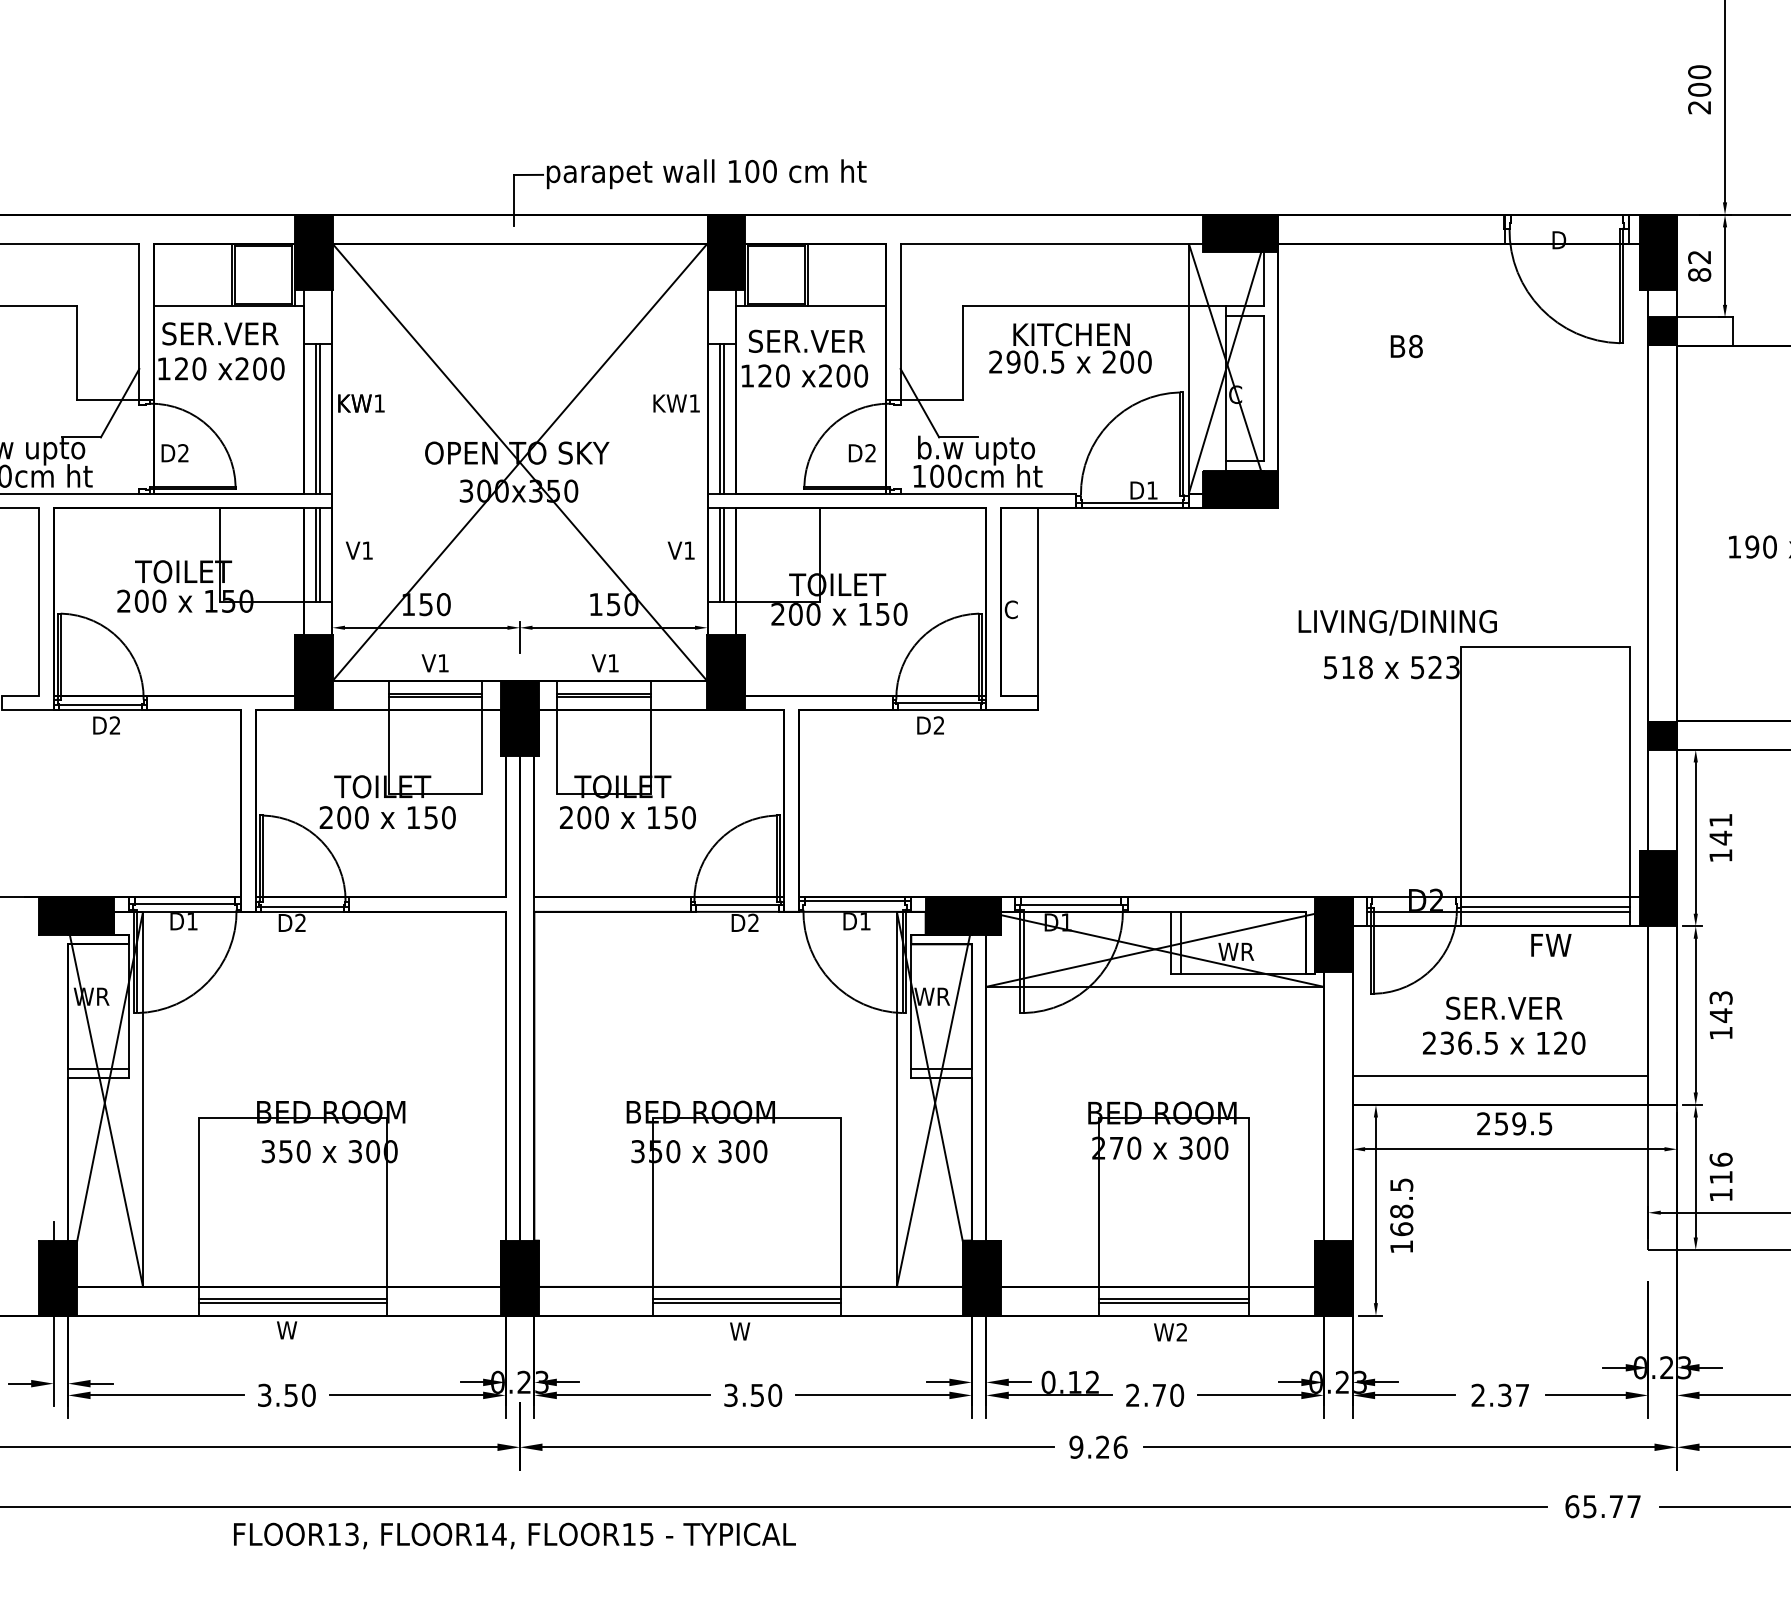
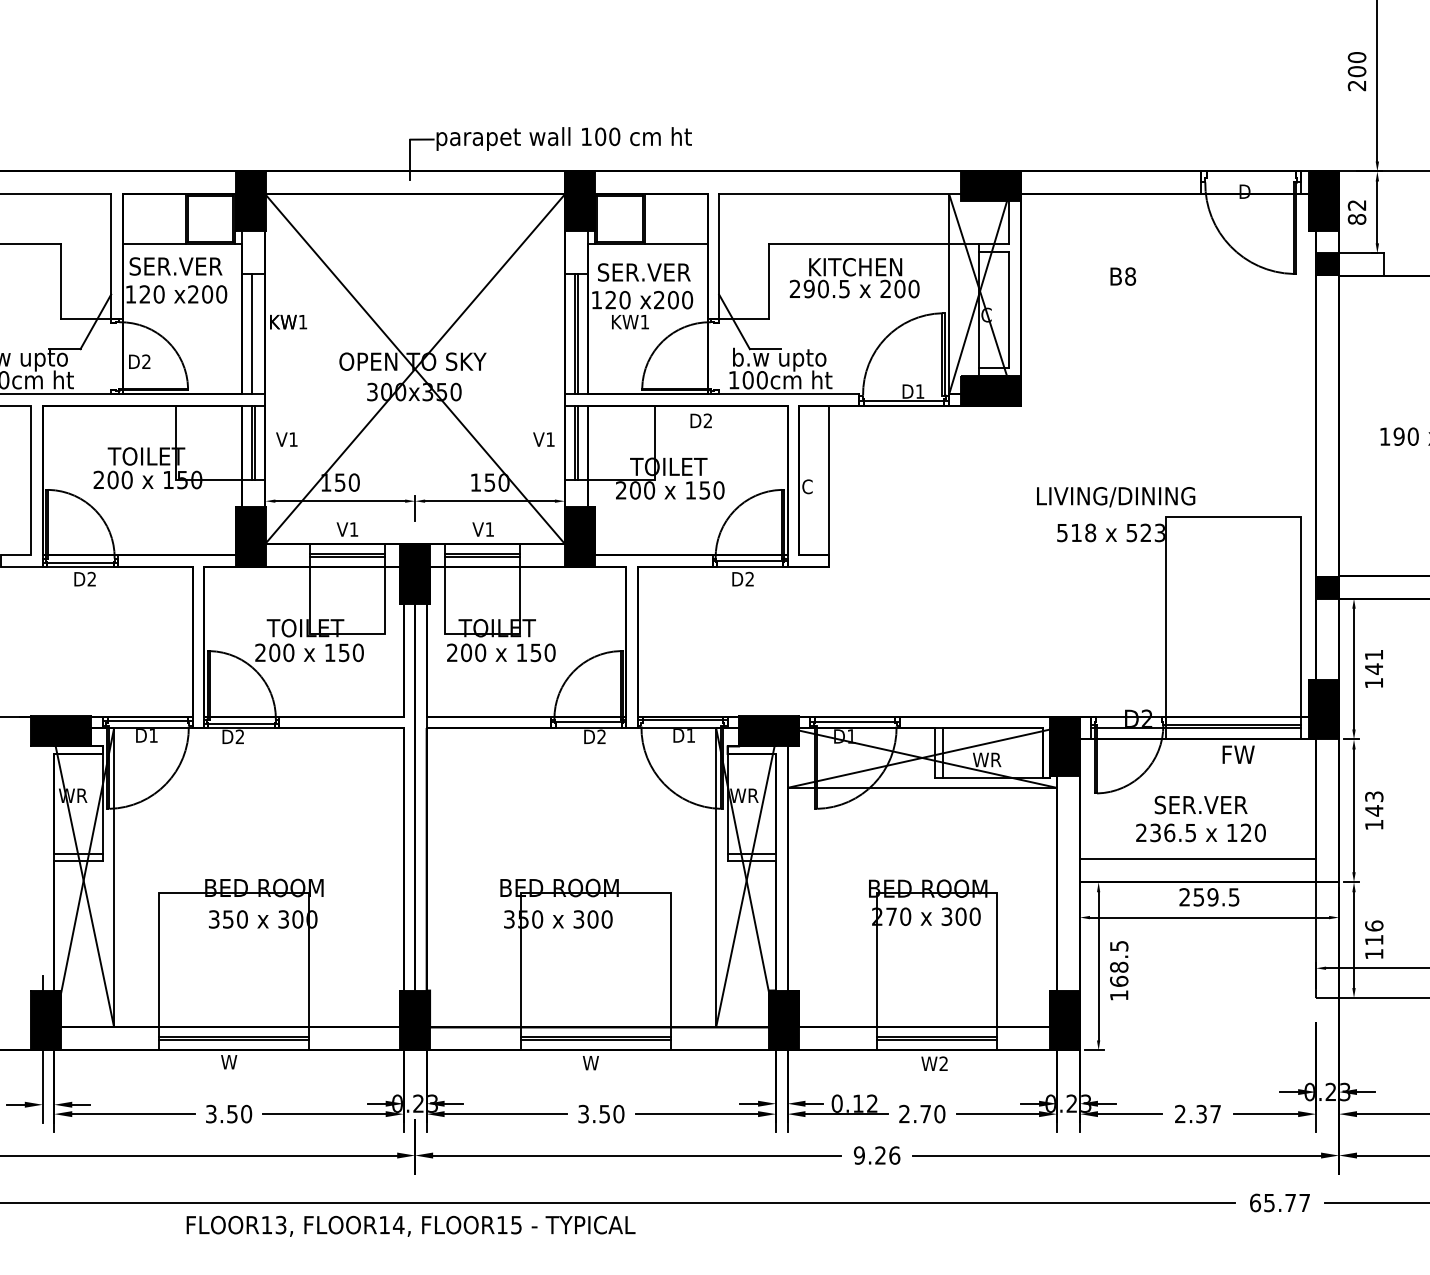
text: (676, 403) -> (630, 322), moved
line: (319, 418) -> (255, 334), removed
text: (861, 453) -> (700, 421), moved

